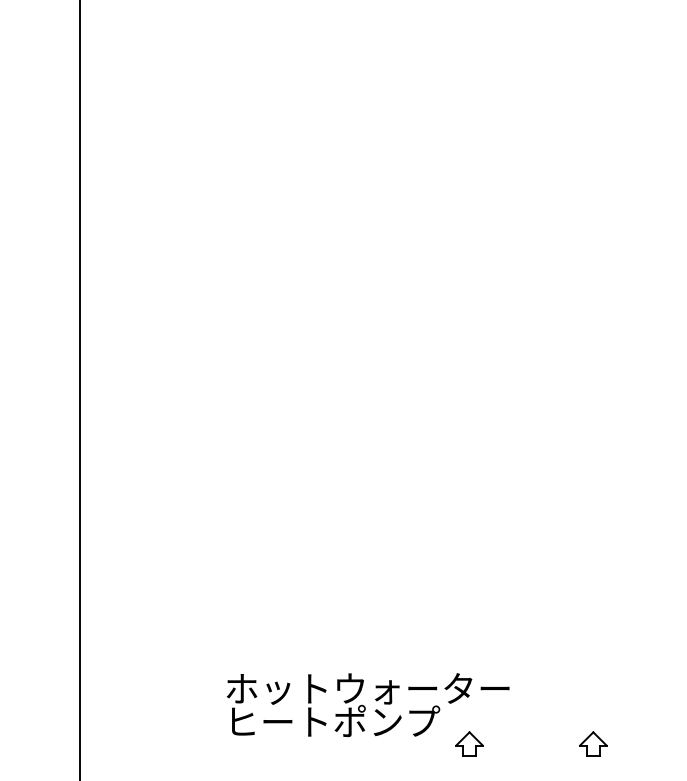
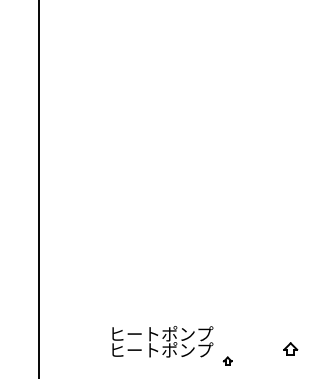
text: (368, 687) -> (178, 333), ホットウォーター -> ヒートポンプ
part: (469, 743) -> (227, 360), size x0.6
part: (592, 743) -> (290, 348), moved

